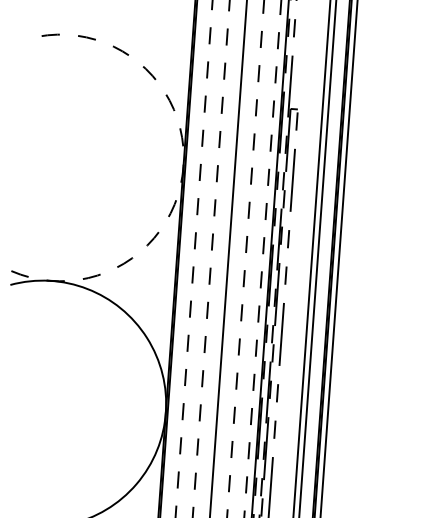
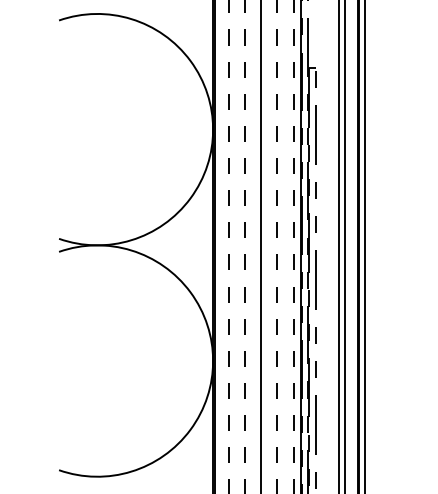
arc: (183, 166) -> (213, 129), dashed -> solid

